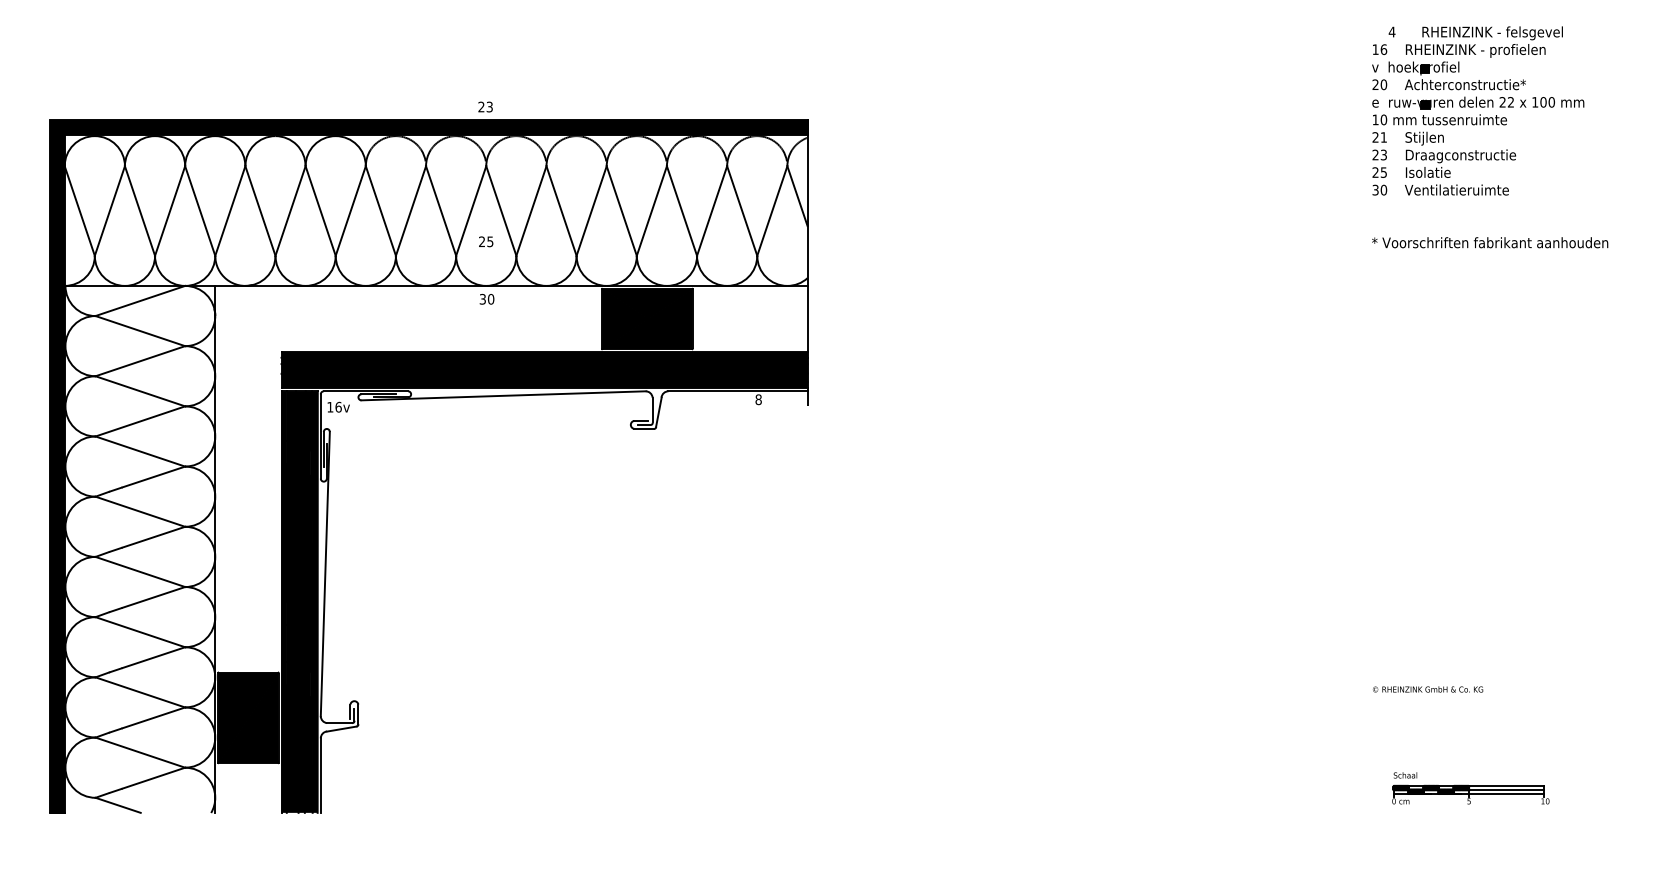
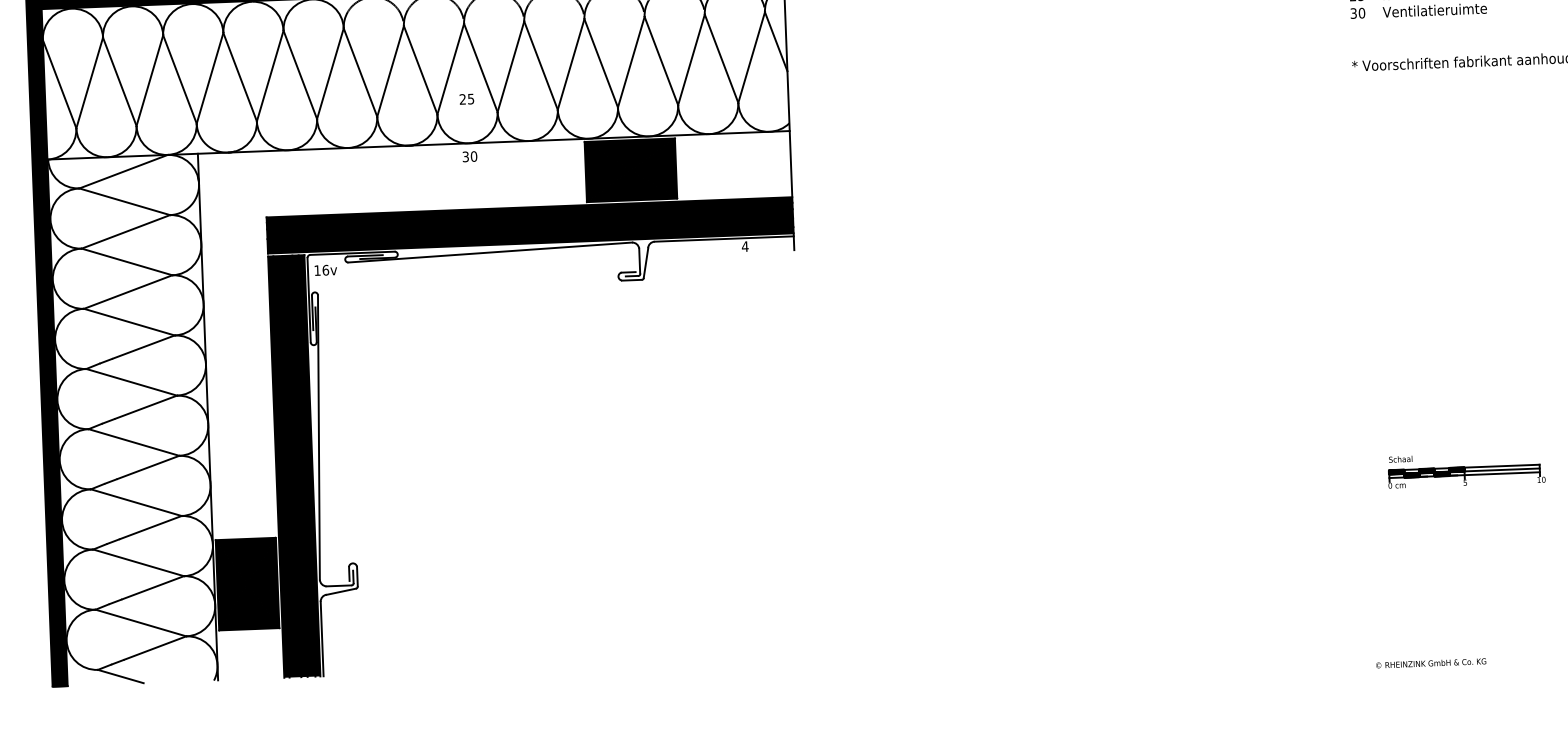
text: (758, 399) -> (745, 246), 8 -> 4
text: (1428, 689) -> (1431, 663), moved
part: (1470, 788) -> (1466, 469), moved

